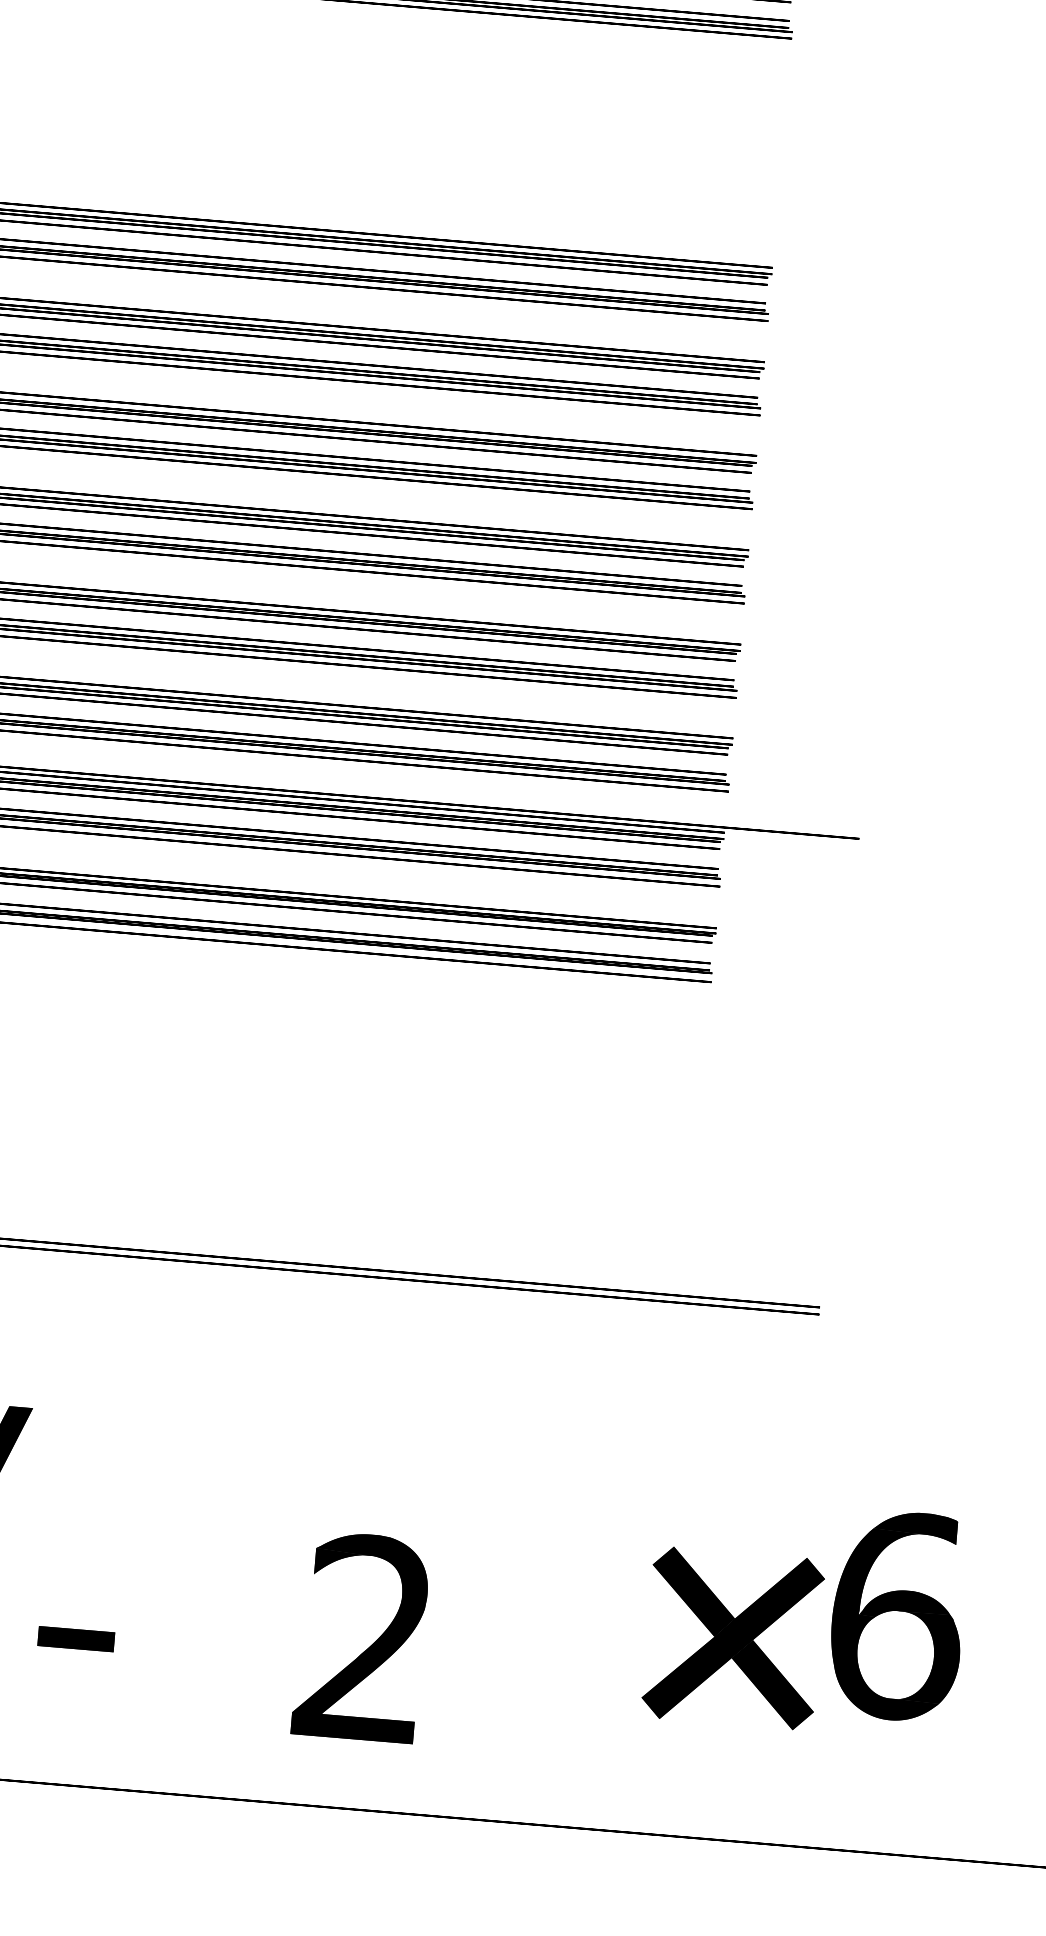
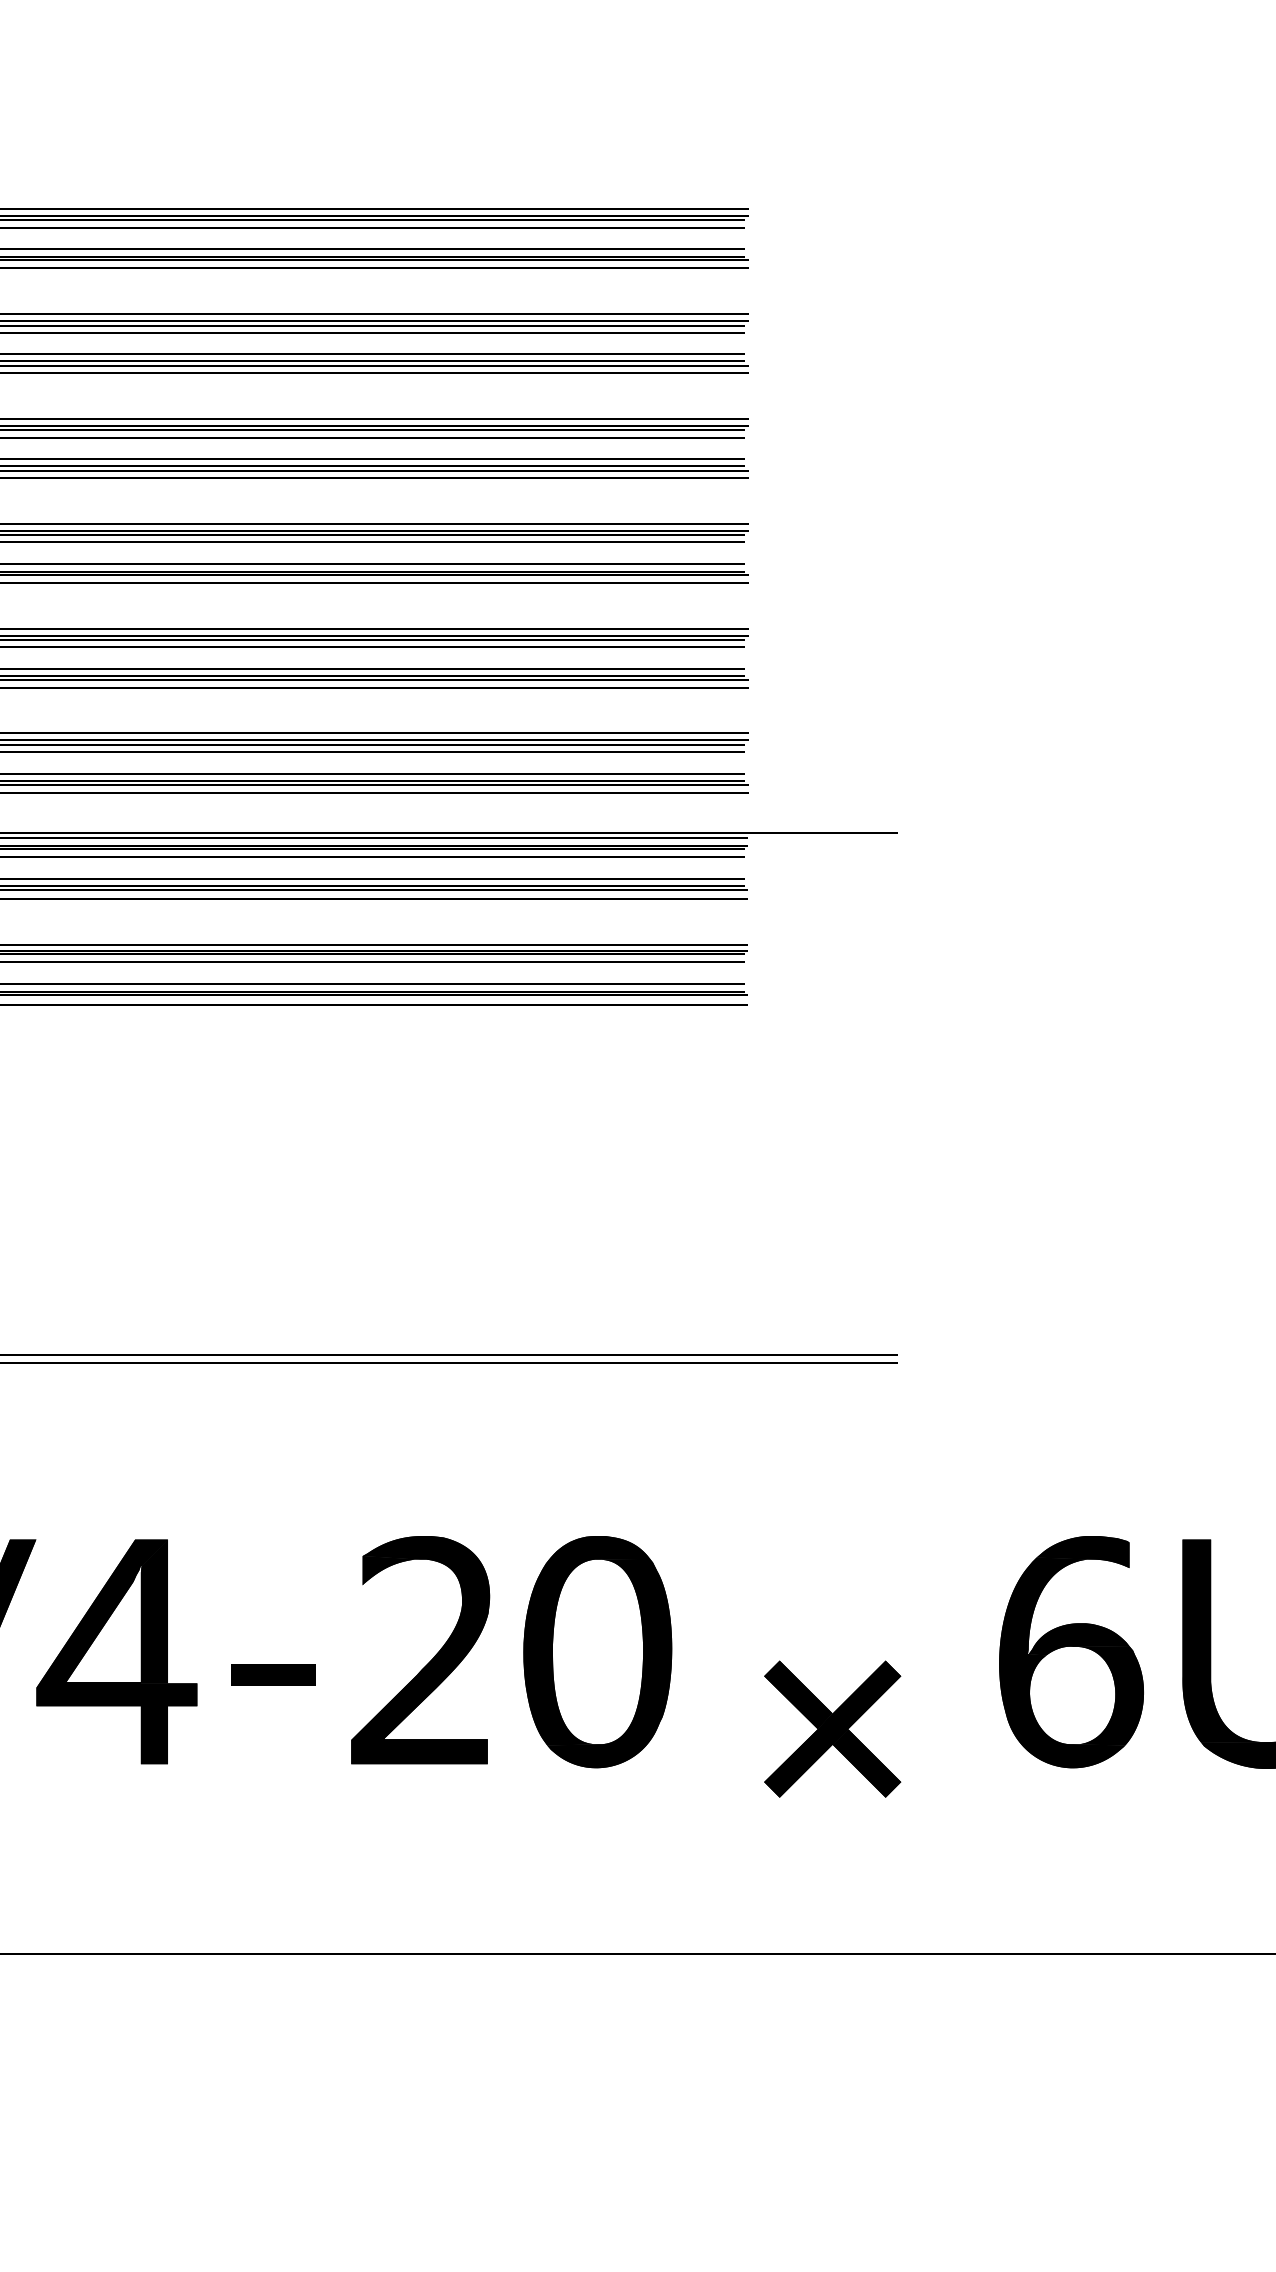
part: (96, 1514) -> (116, 1651), added
part: (528, 1551) -> (597, 1652), added
part: (897, 1616) -> (1071, 1652), moved
part: (733, 1637) -> (832, 1728), size x0.71
part: (76, 1638) -> (273, 1674), moved
part: (369, 1646) -> (430, 1660), moved

